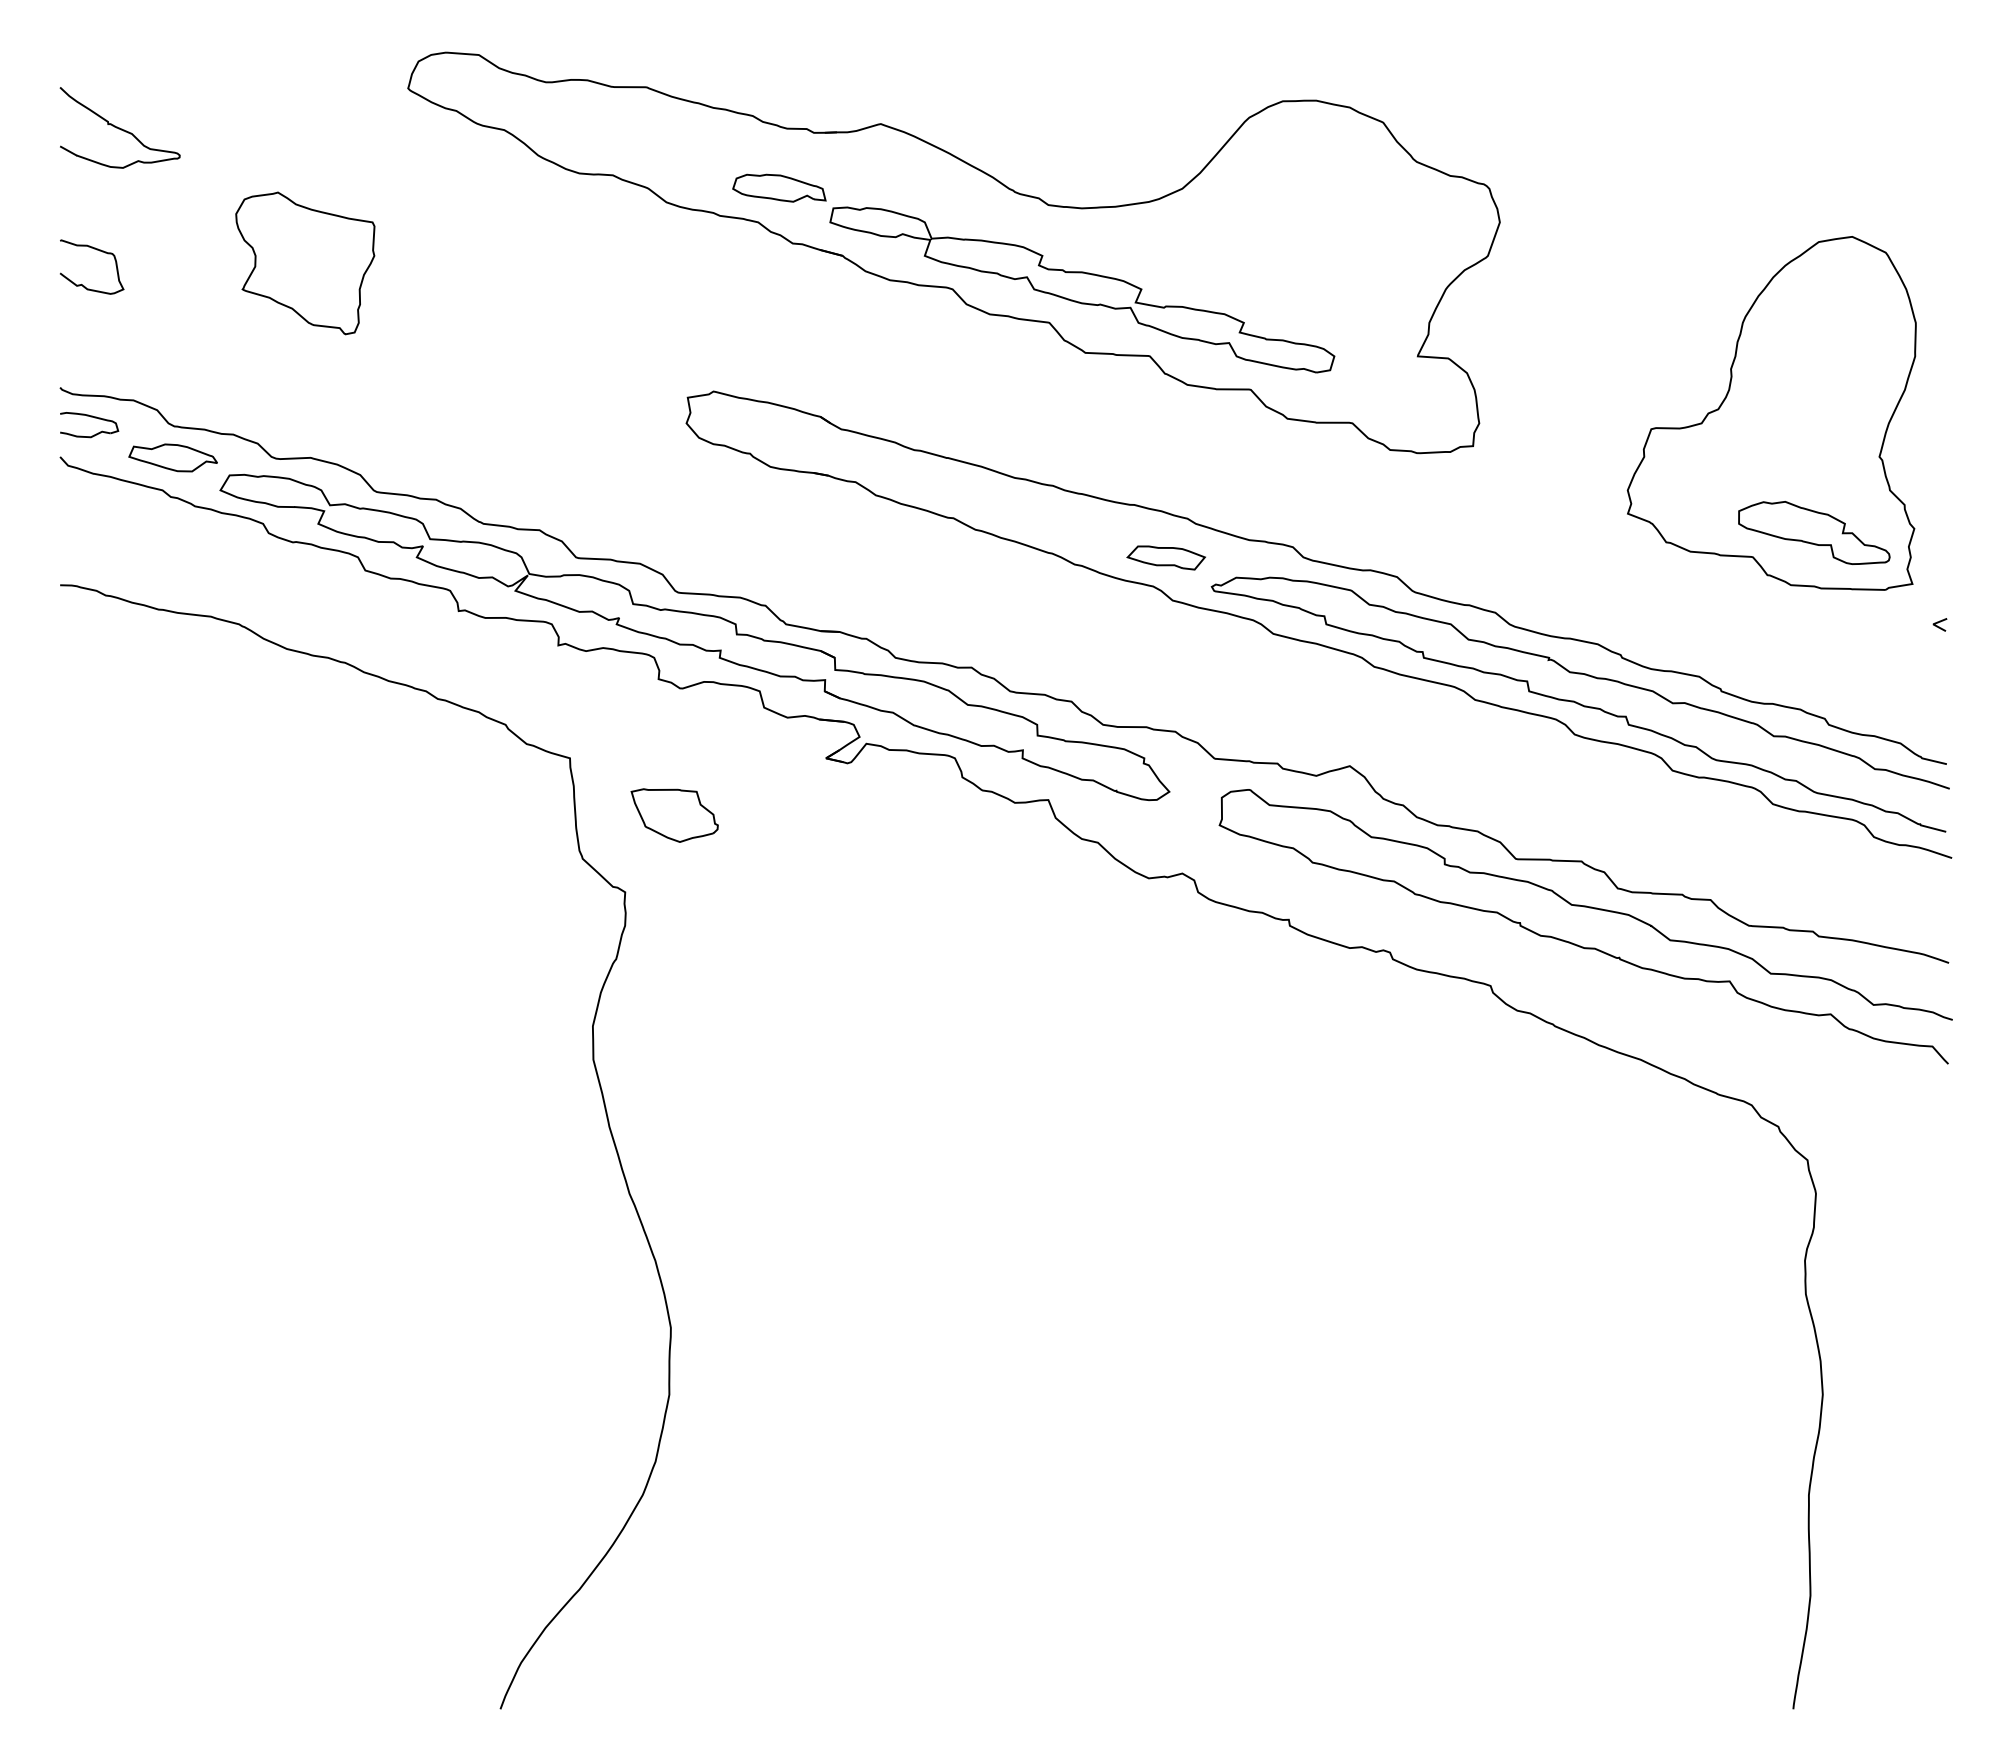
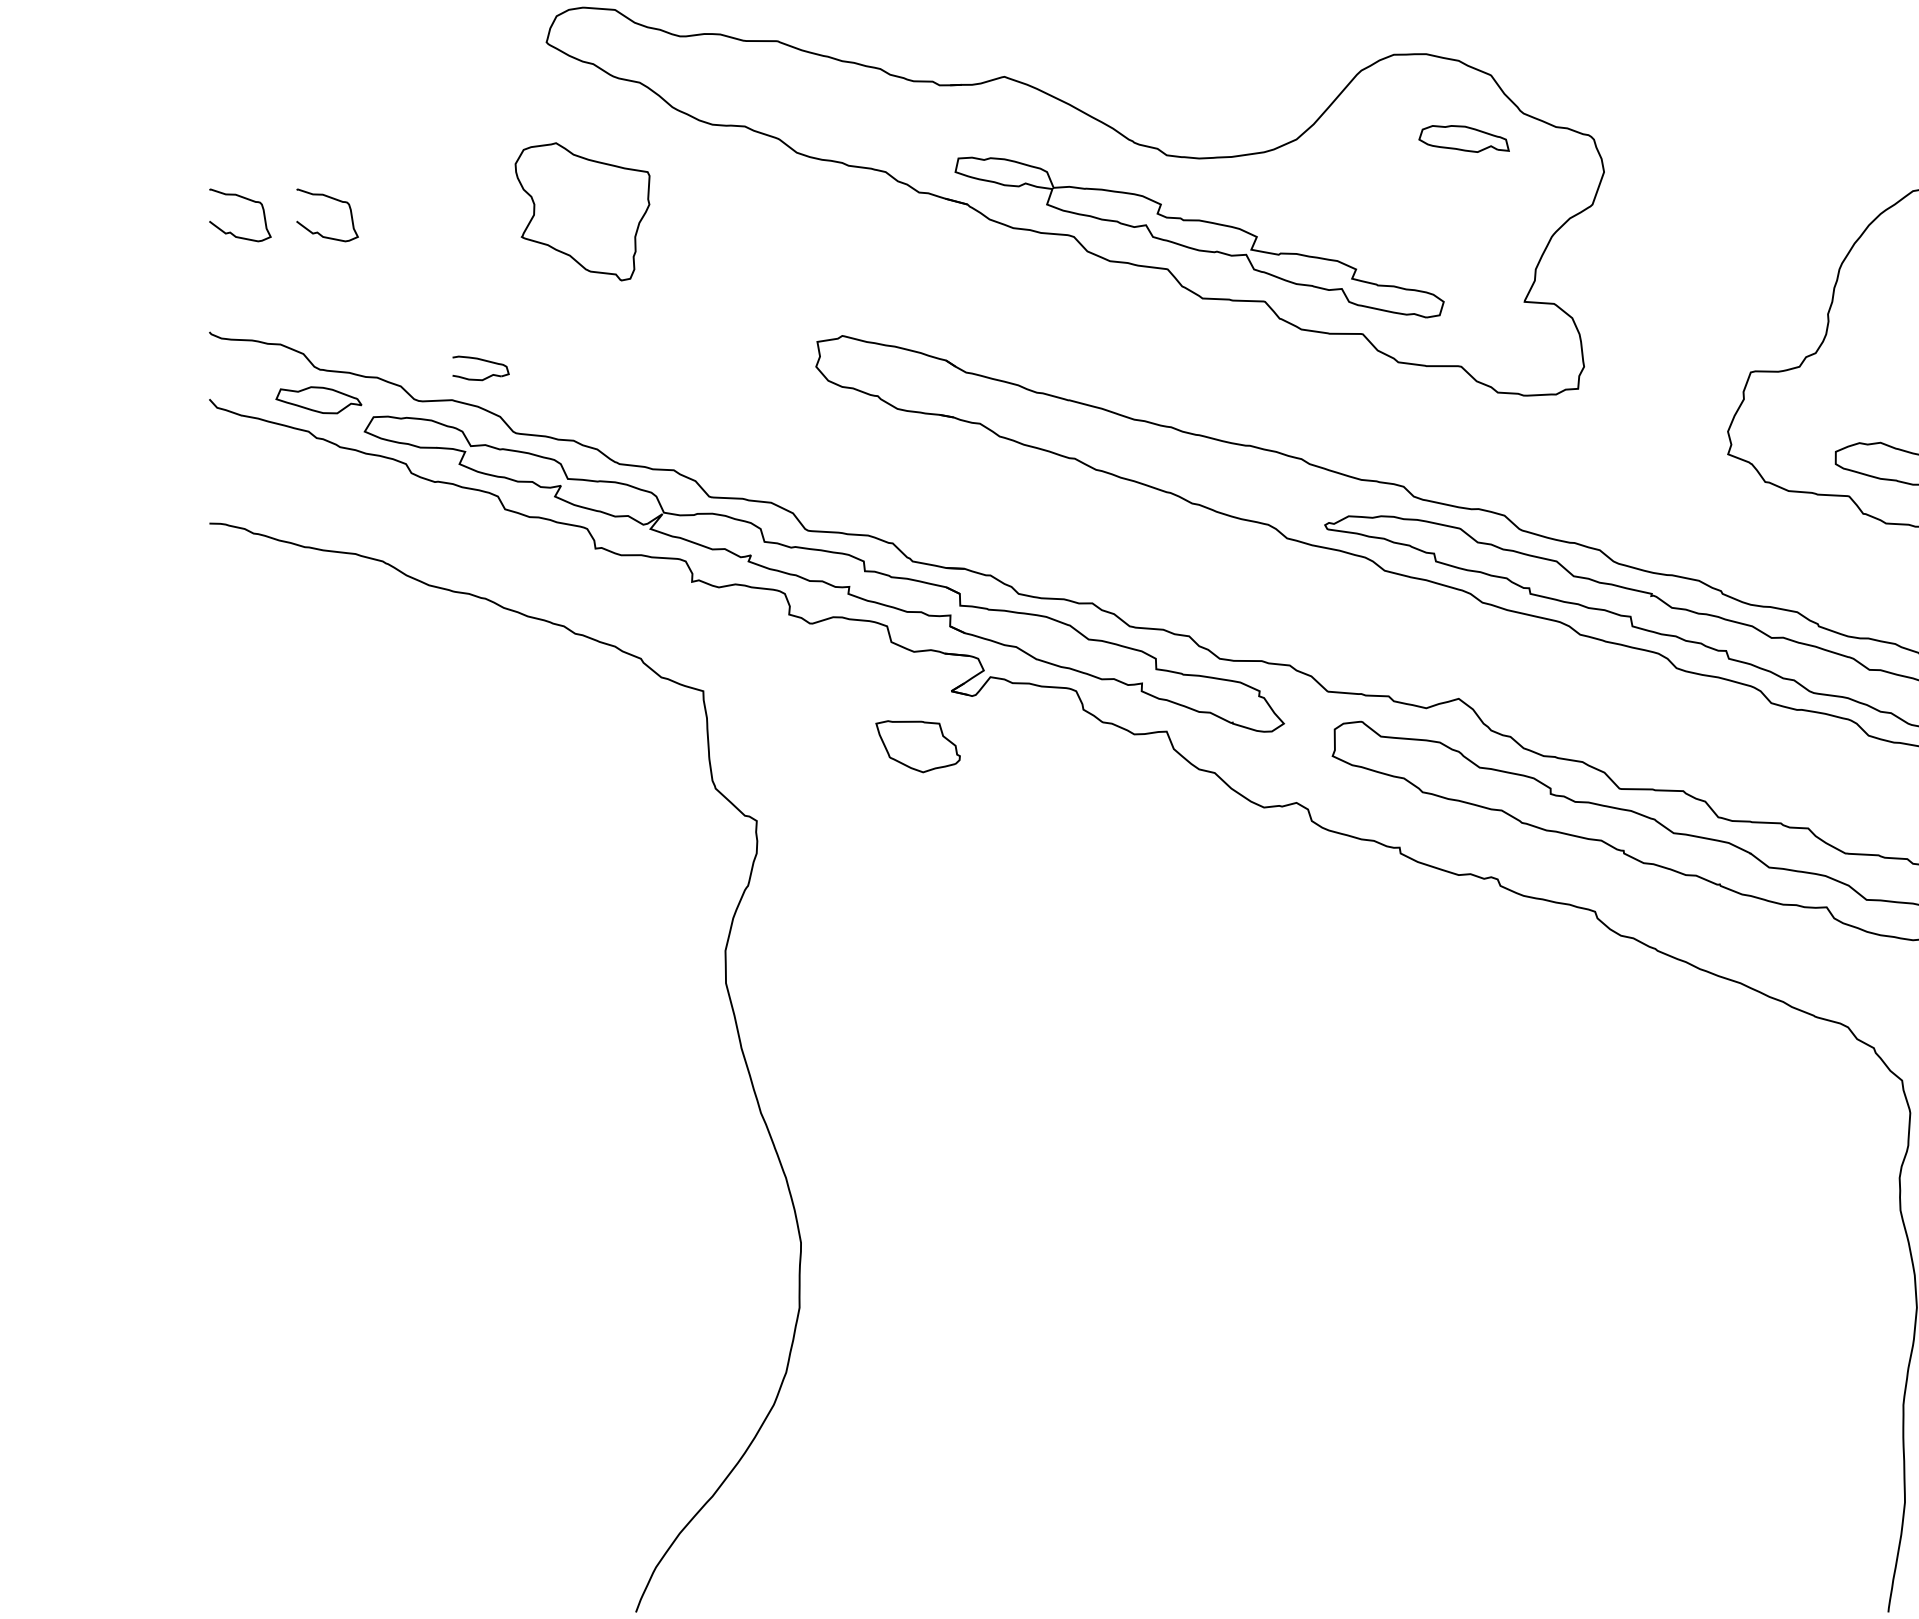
curve: (119, 127) -> (266, 80), removed
part: (779, 187) -> (1464, 138), moved
curve: (186, 250) -> (331, 199), added
part: (305, 263) -> (582, 211), moved
part: (90, 417) -> (481, 361), moved
part: (1165, 557) -> (1280, 496), removed
part: (674, 815) -> (917, 746), moved

